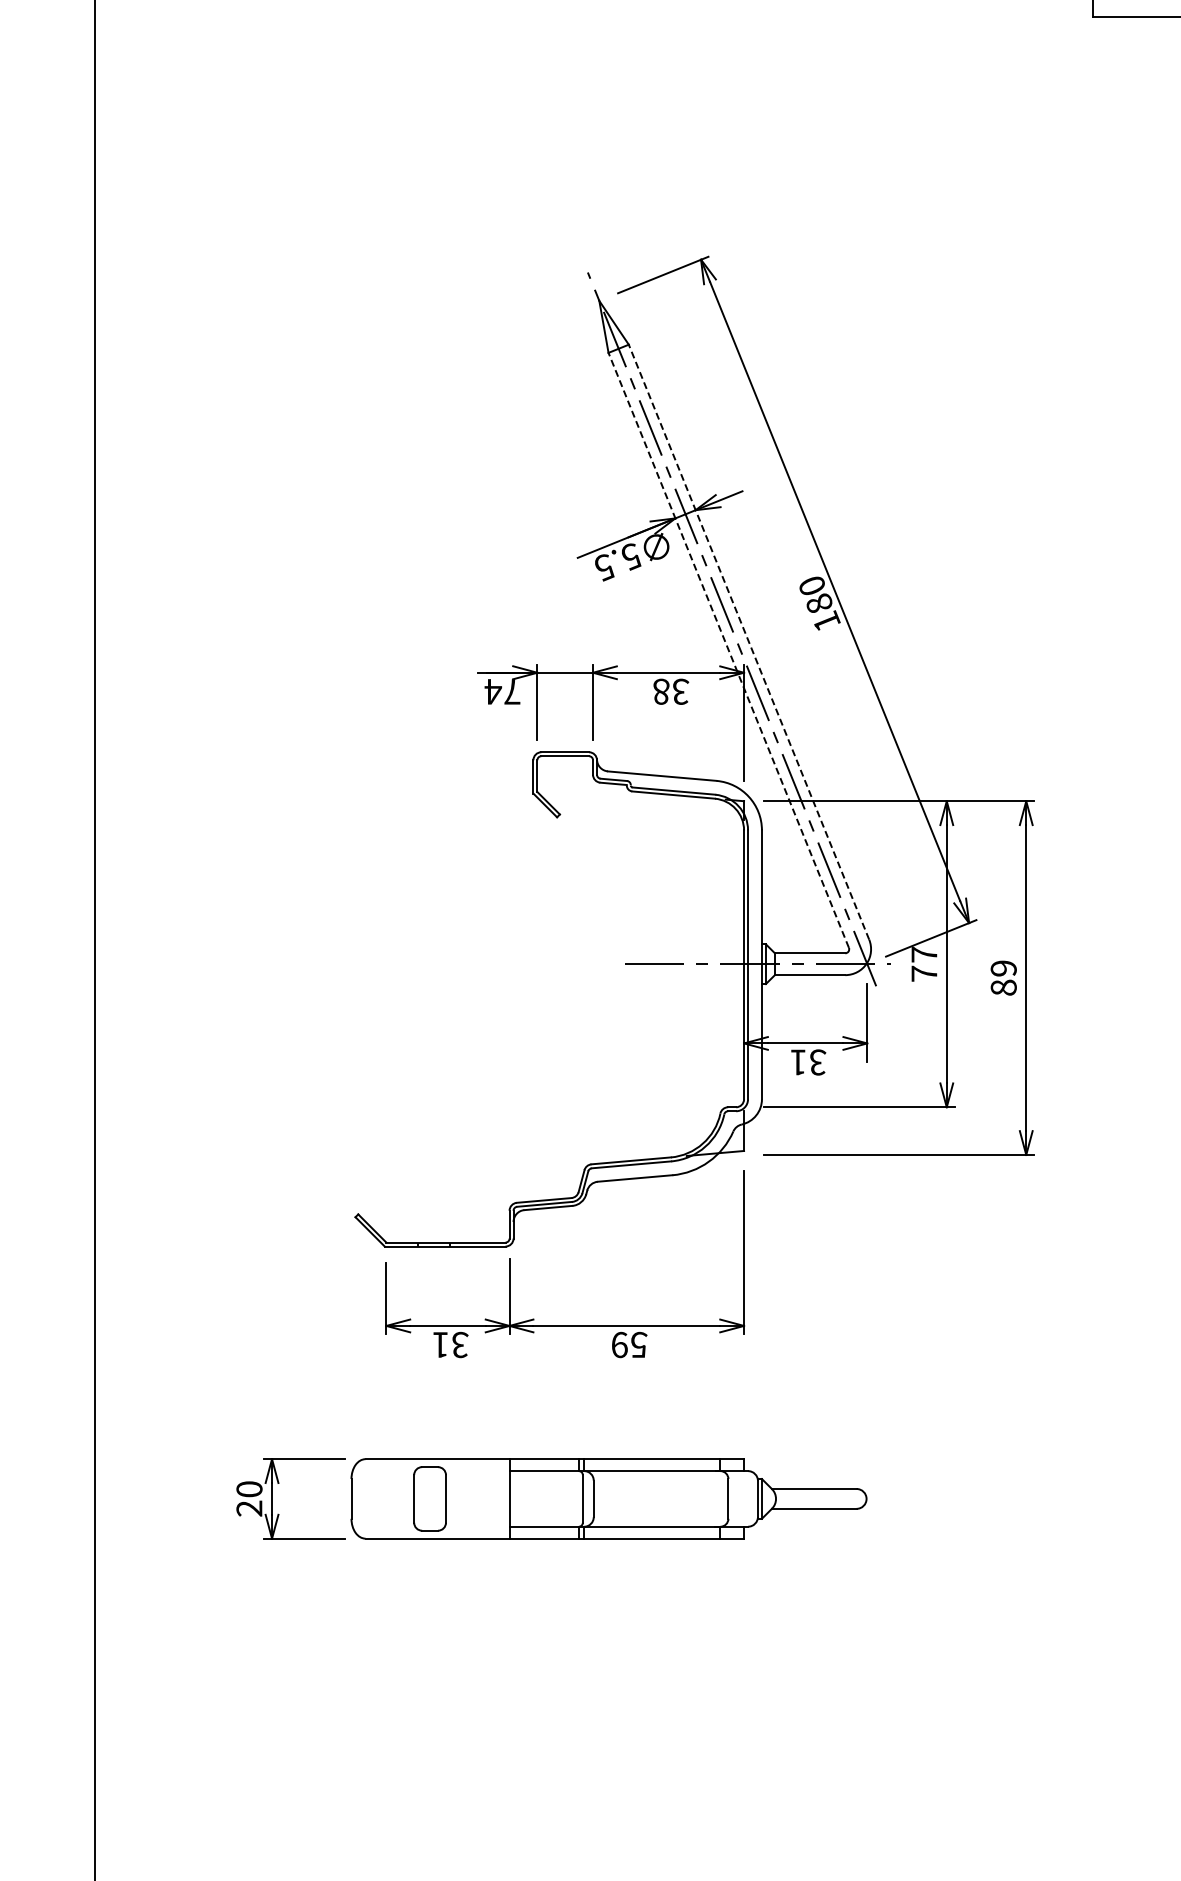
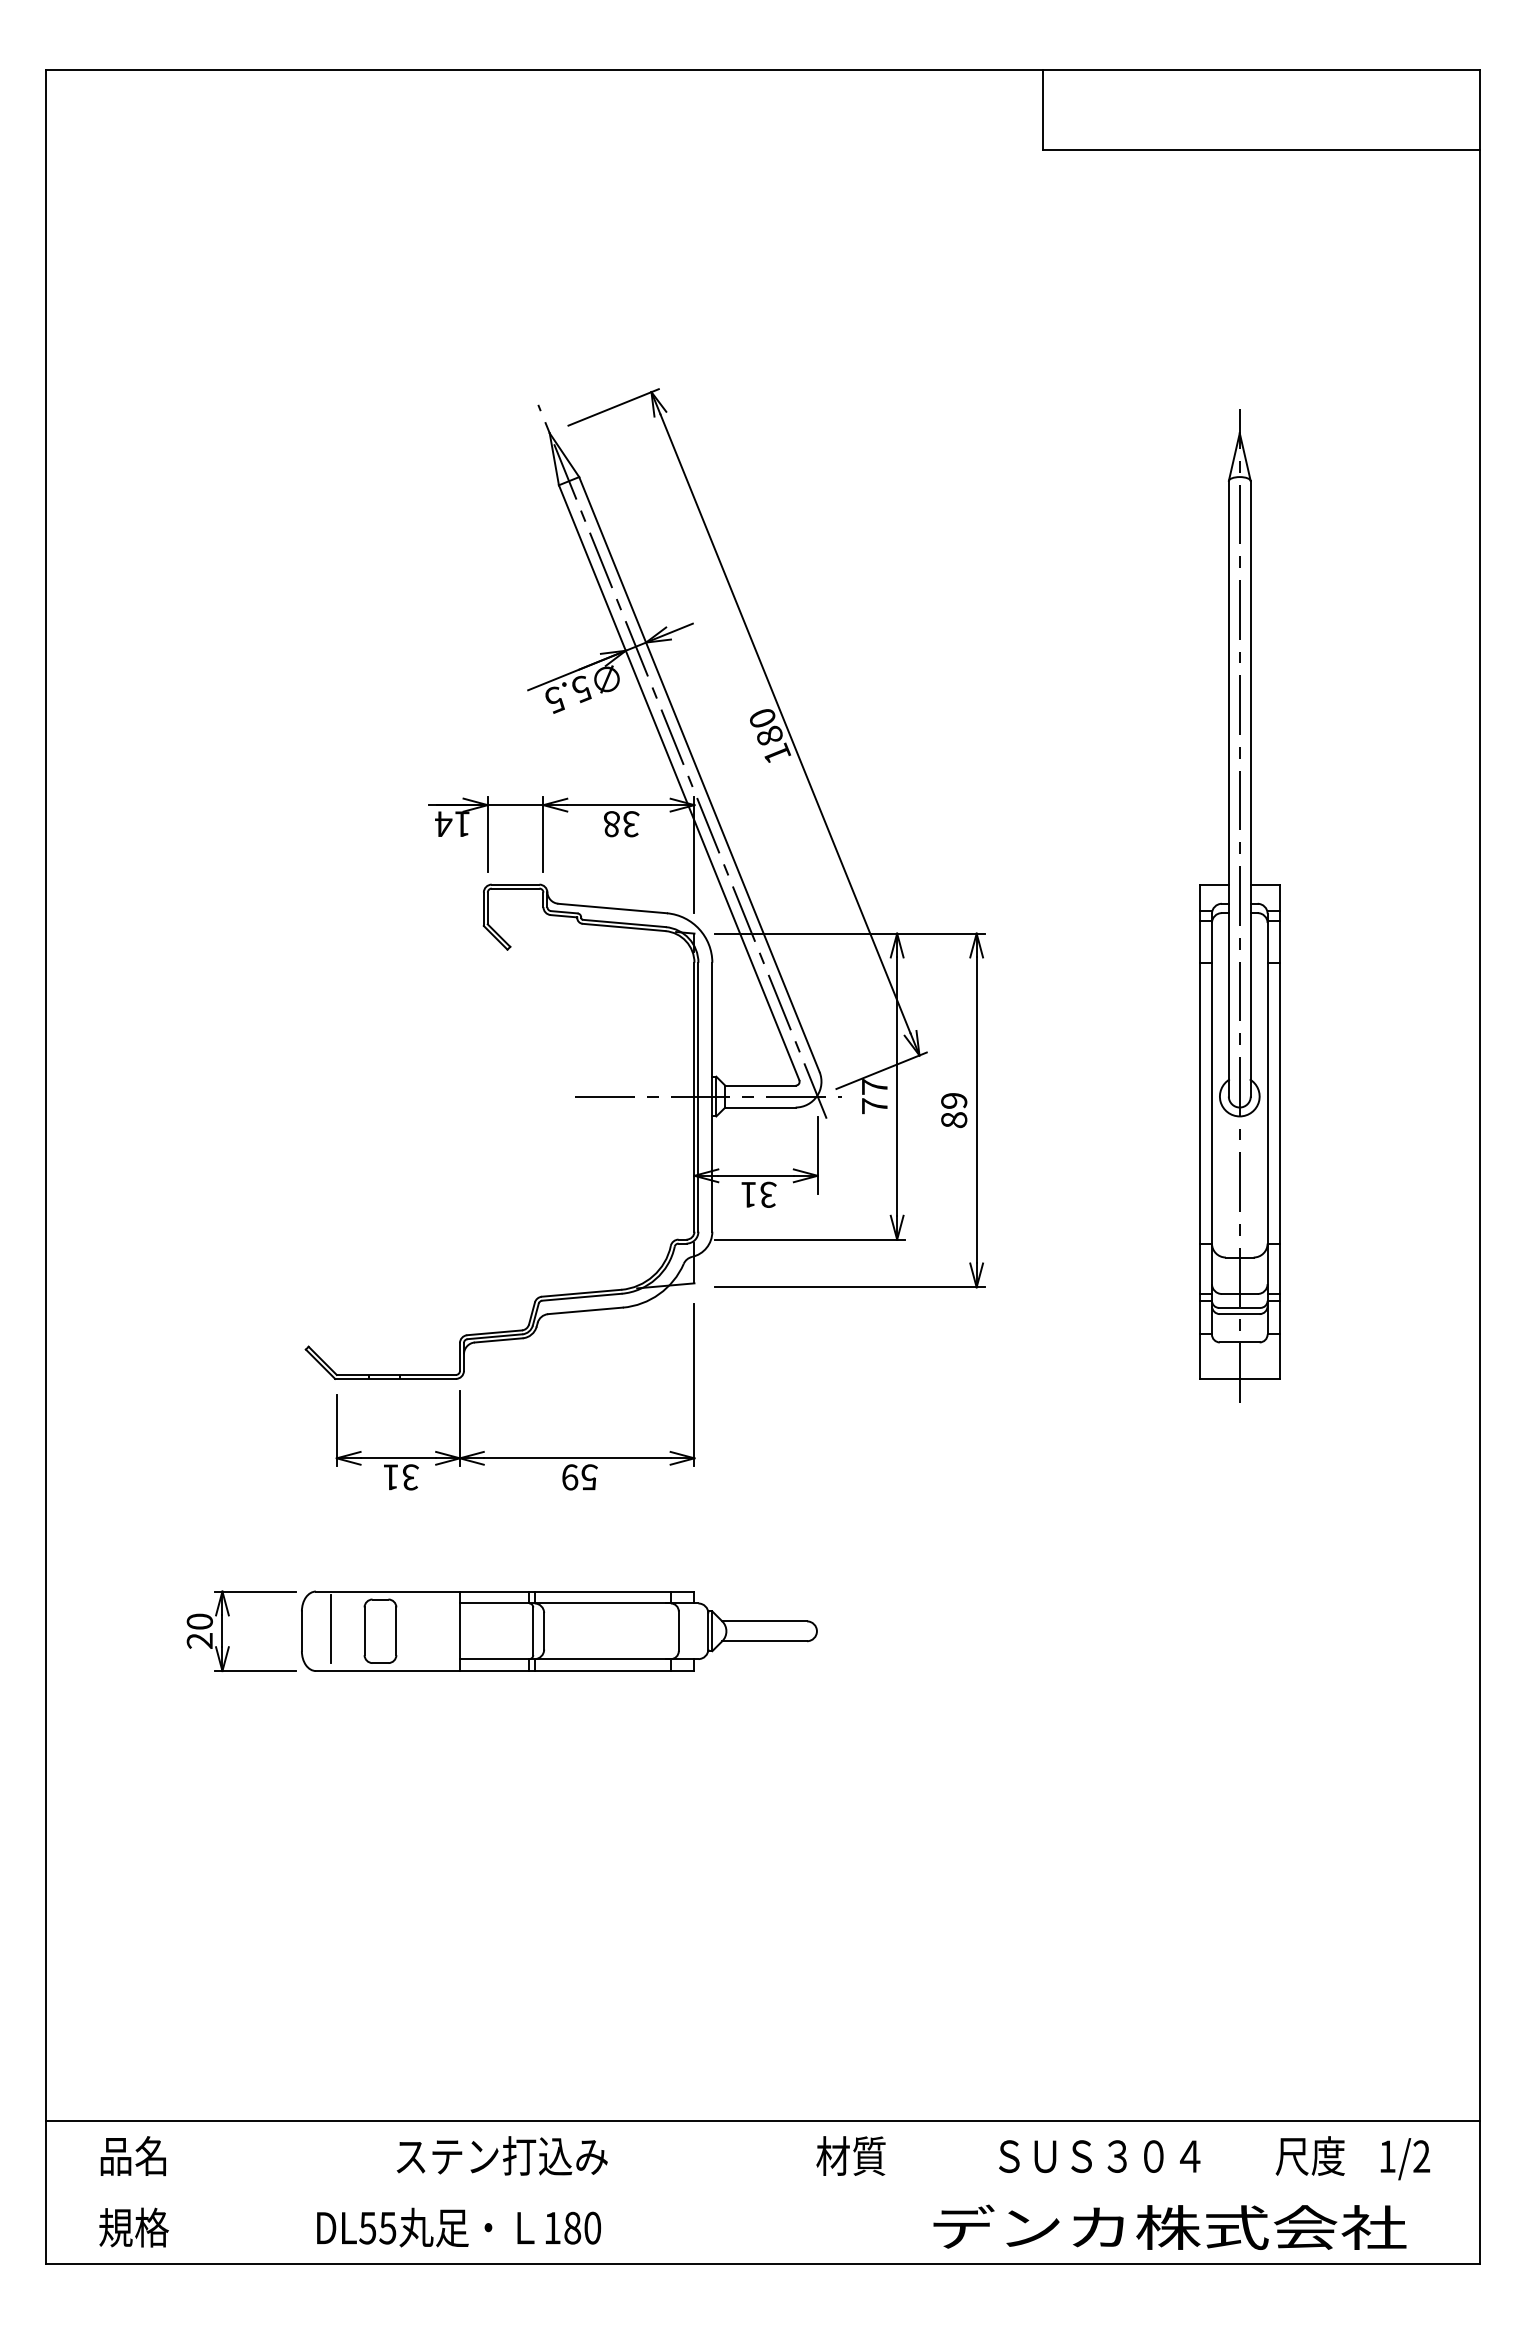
line: (749, 642) -> (699, 774), dashed -> solid
line: (729, 650) -> (679, 782), dashed -> solid
text: (512, 691) -> (462, 823), 74 -> 14
line: (381, 1496) -> (331, 1628), added

